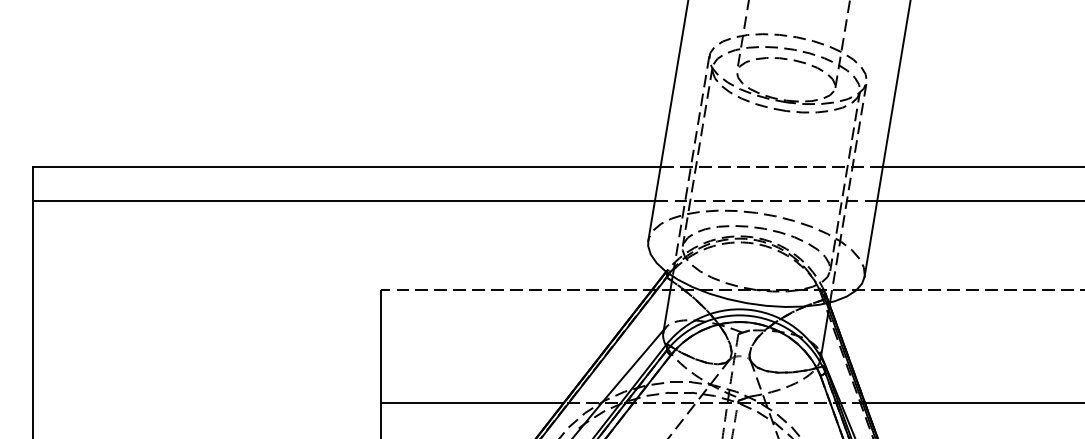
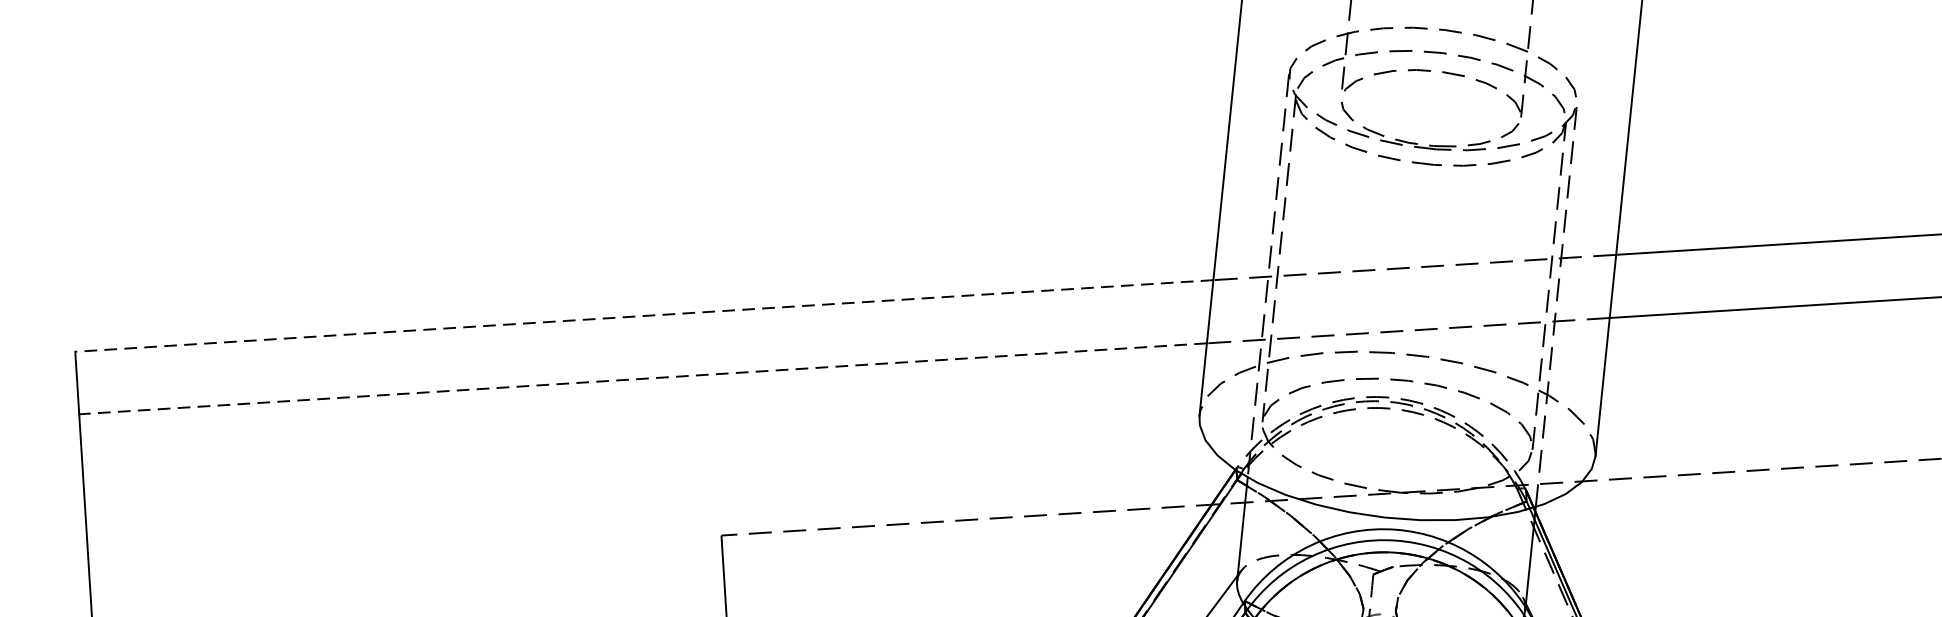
line: (346, 166) -> (644, 315), solid -> dashed
line: (343, 201) -> (642, 379), solid -> dashed

